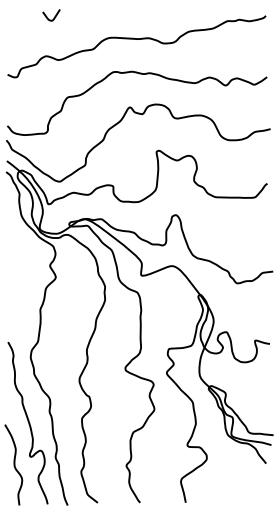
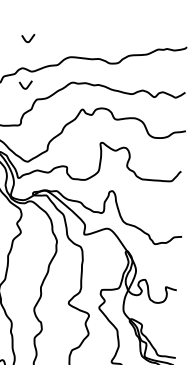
curve: (53, 80) -> (27, 86), added

